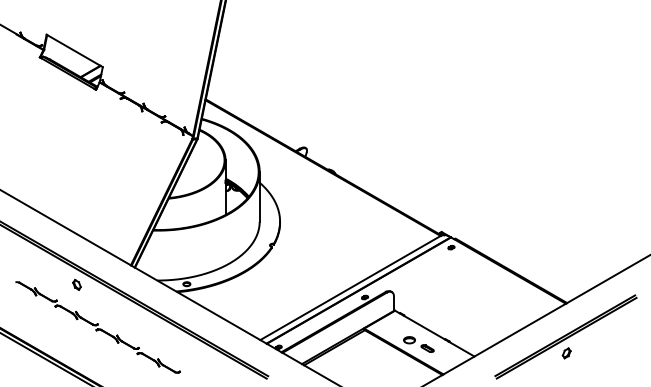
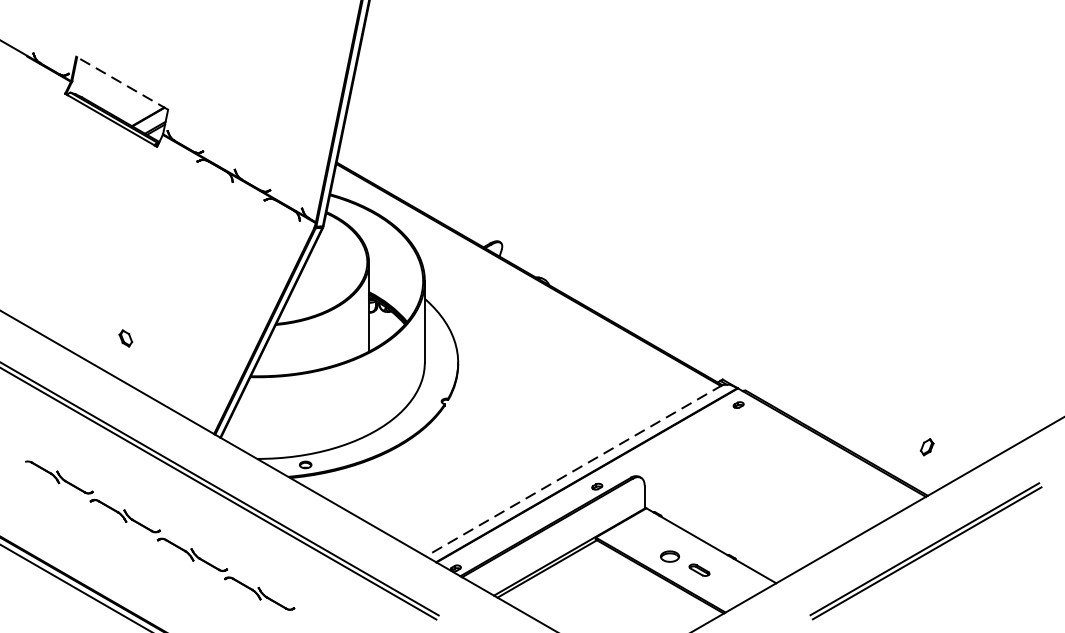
line: (74, 50) -> (121, 82), solid -> dashed
part: (76, 284) -> (125, 337), moved
line: (351, 287) -> (575, 470), solid -> dashed
part: (566, 353) -> (926, 447), moved

